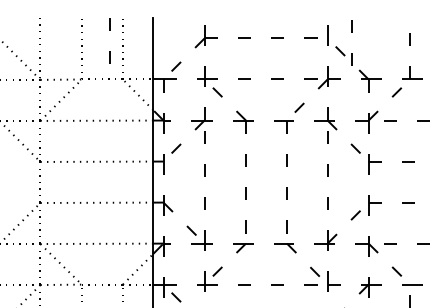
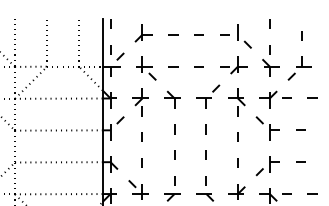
line: (109, 30) -> (110, 28), moved
line: (351, 32) -> (269, 28), moved

